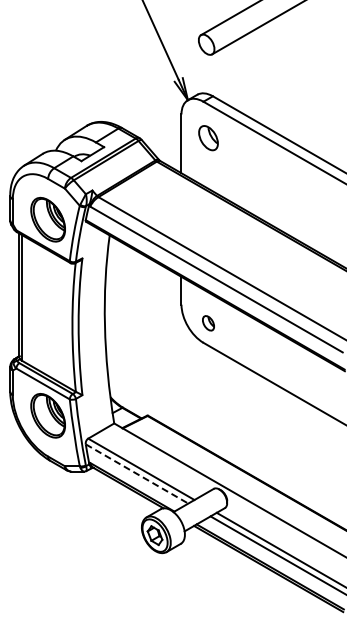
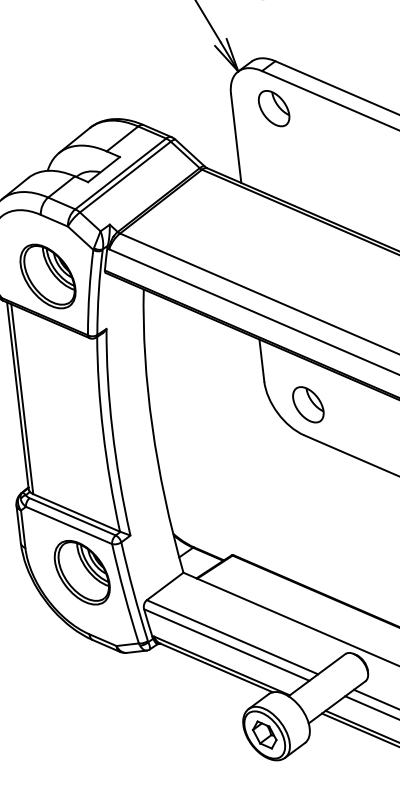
part: (208, 138) -> (274, 109), moved
part: (208, 323) -> (308, 405), size x1.67
line: (137, 474) -> (227, 645), dashed -> solid

